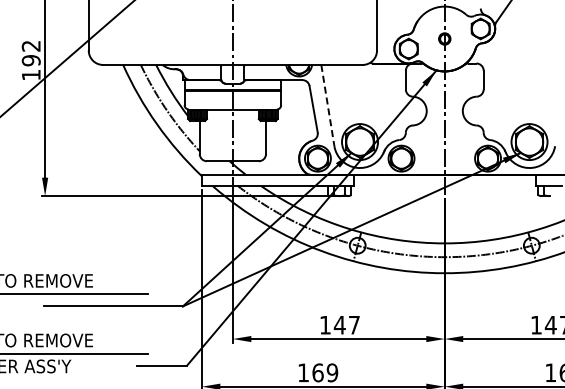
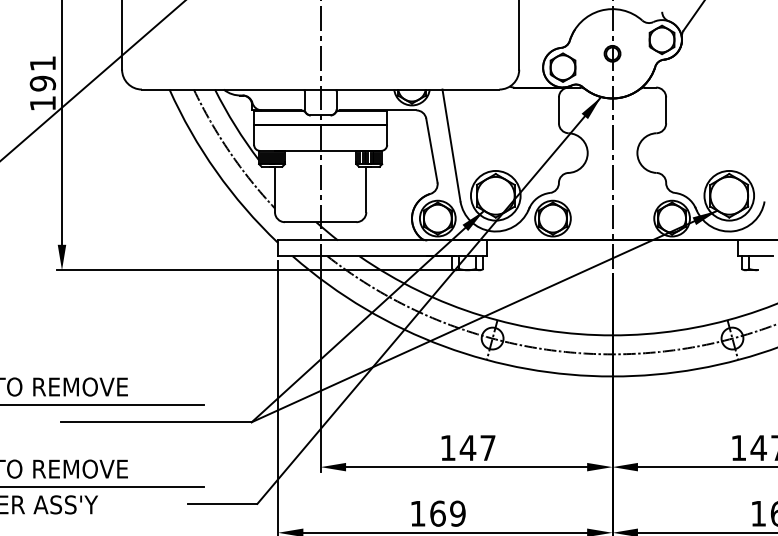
text: (30, 46) -> (41, 64), 192 -> 191
line: (327, 106) -> (450, 146), dashed -> solid

